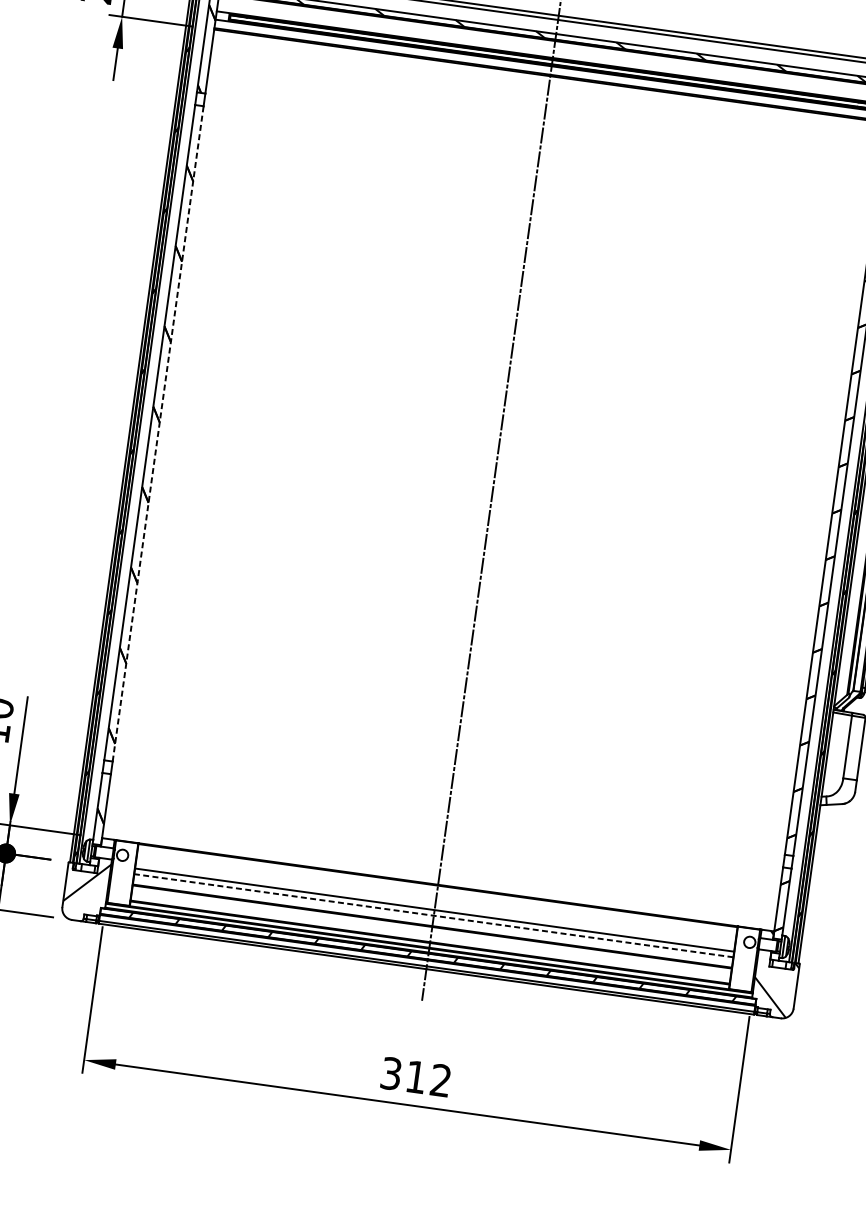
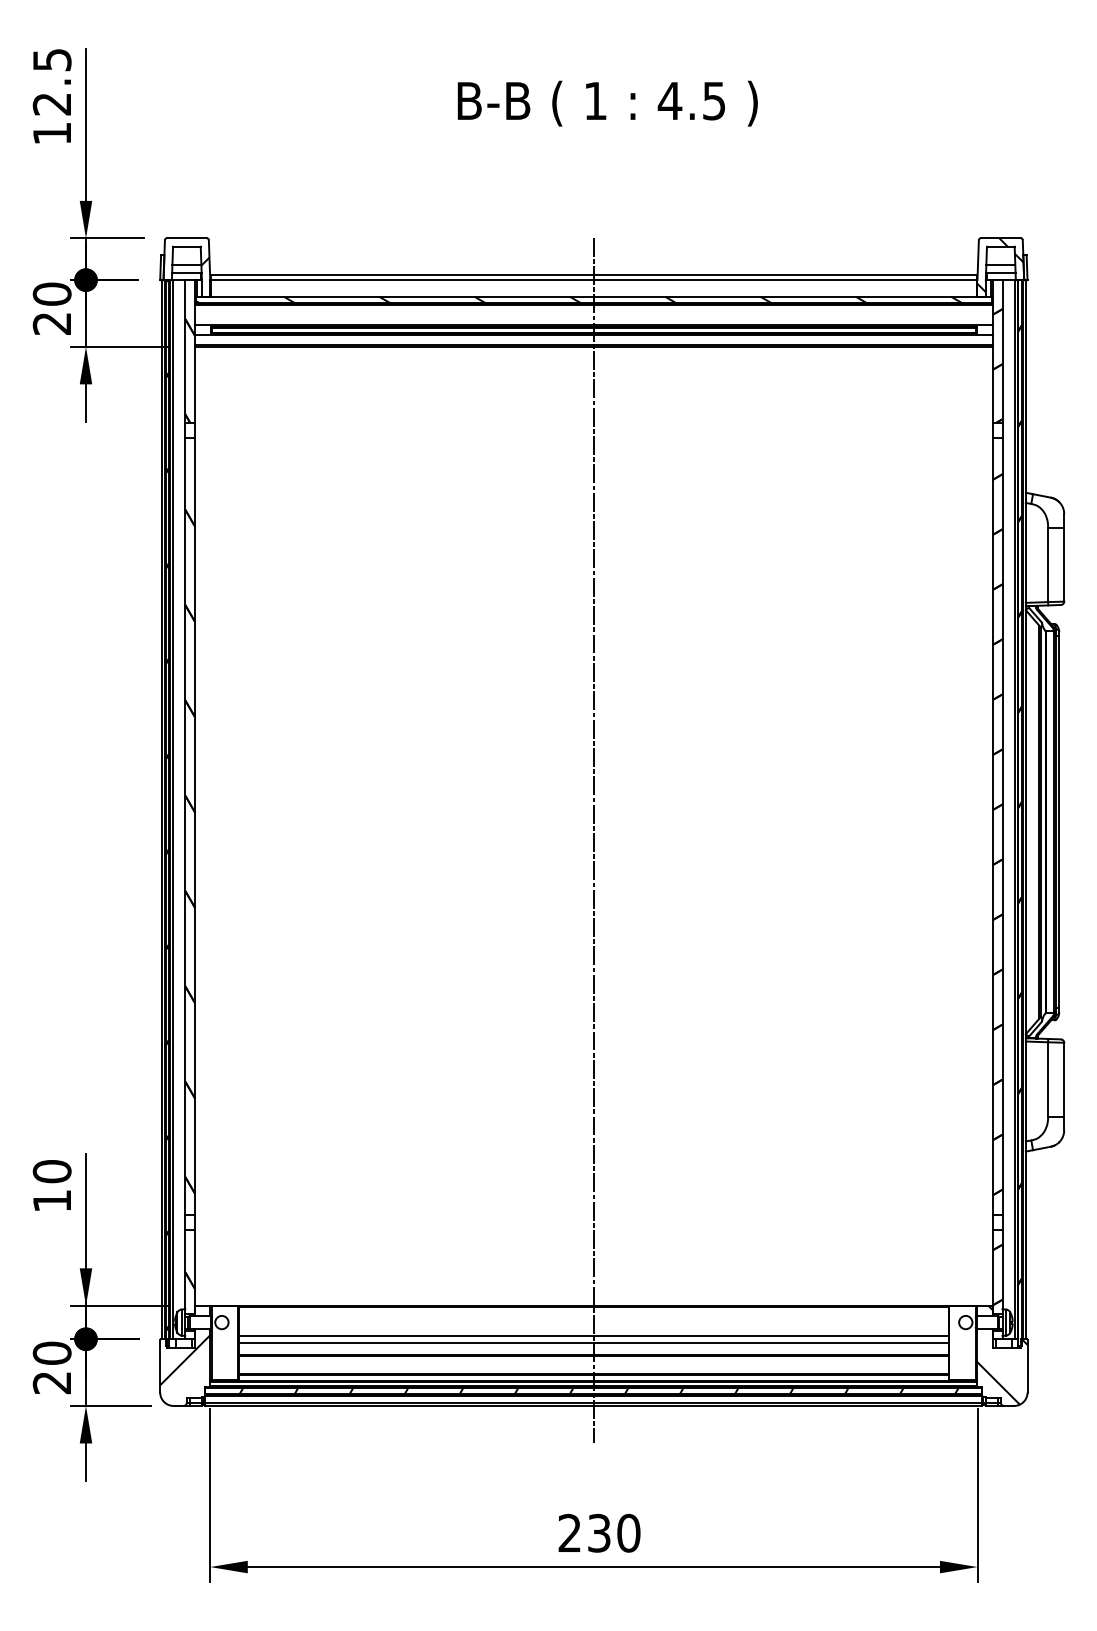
line: (158, 434) -> (195, 826), dashed -> solid
line: (433, 915) -> (593, 1342), dashed -> solid
text: (416, 1076) -> (599, 1532), 312 -> 230

